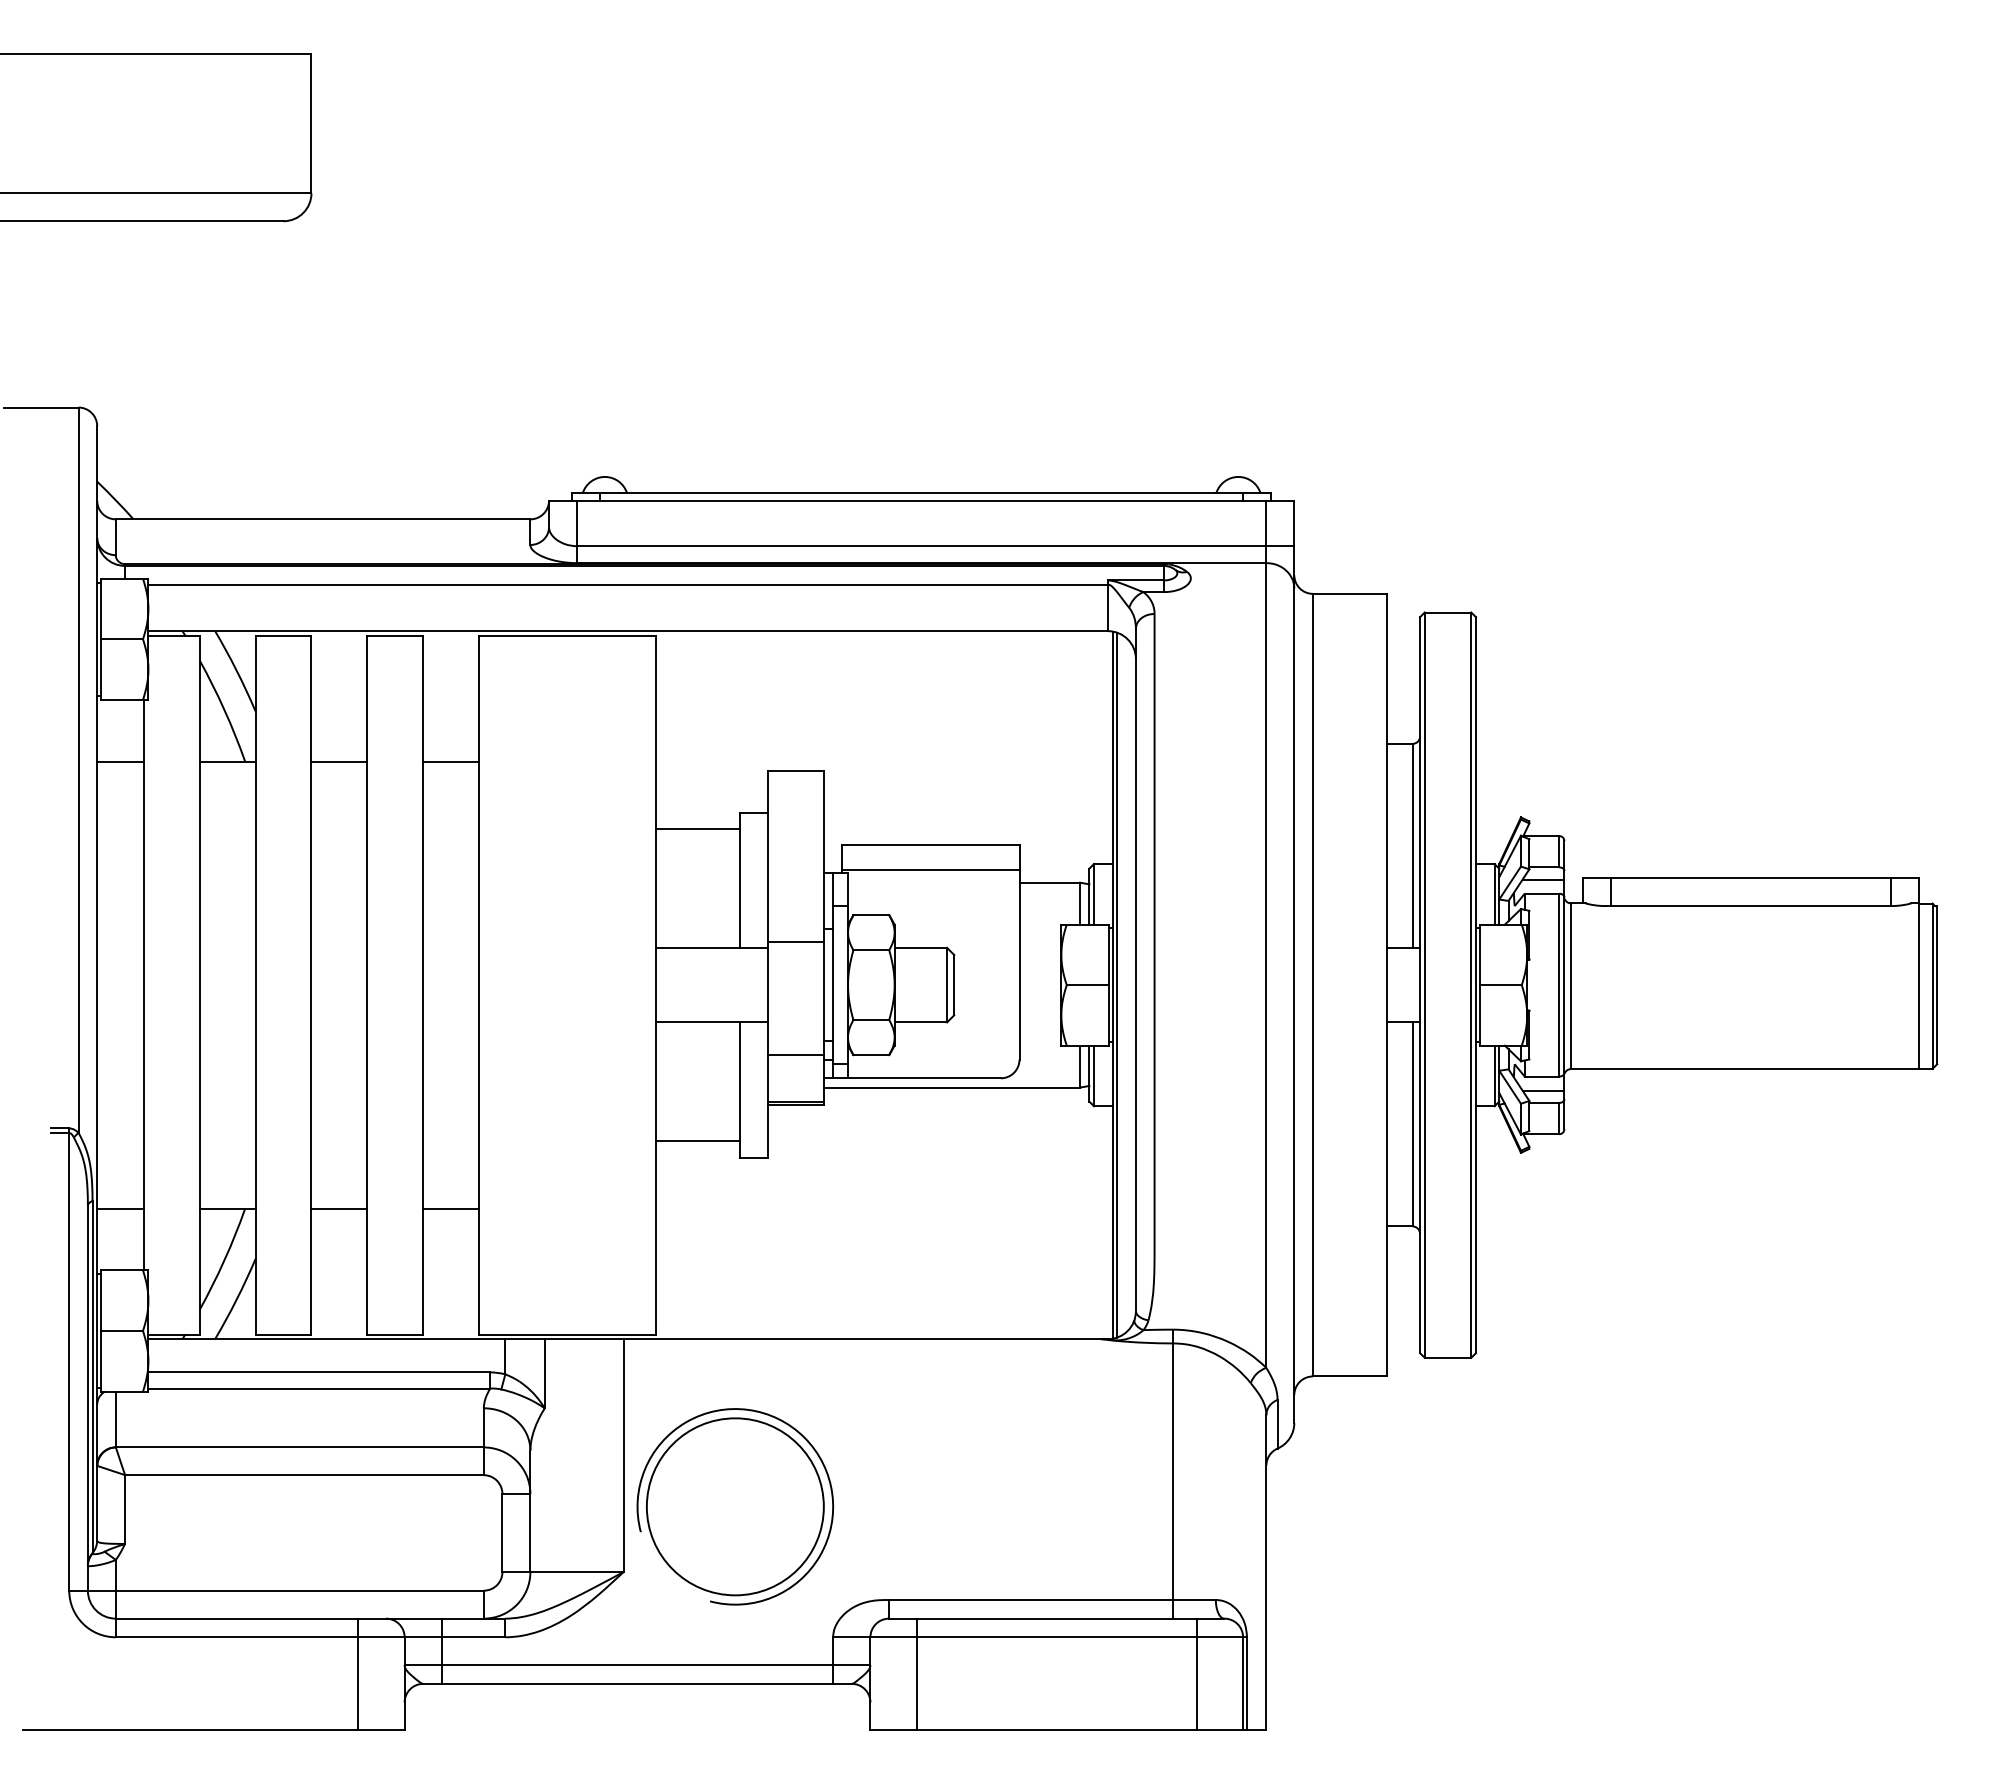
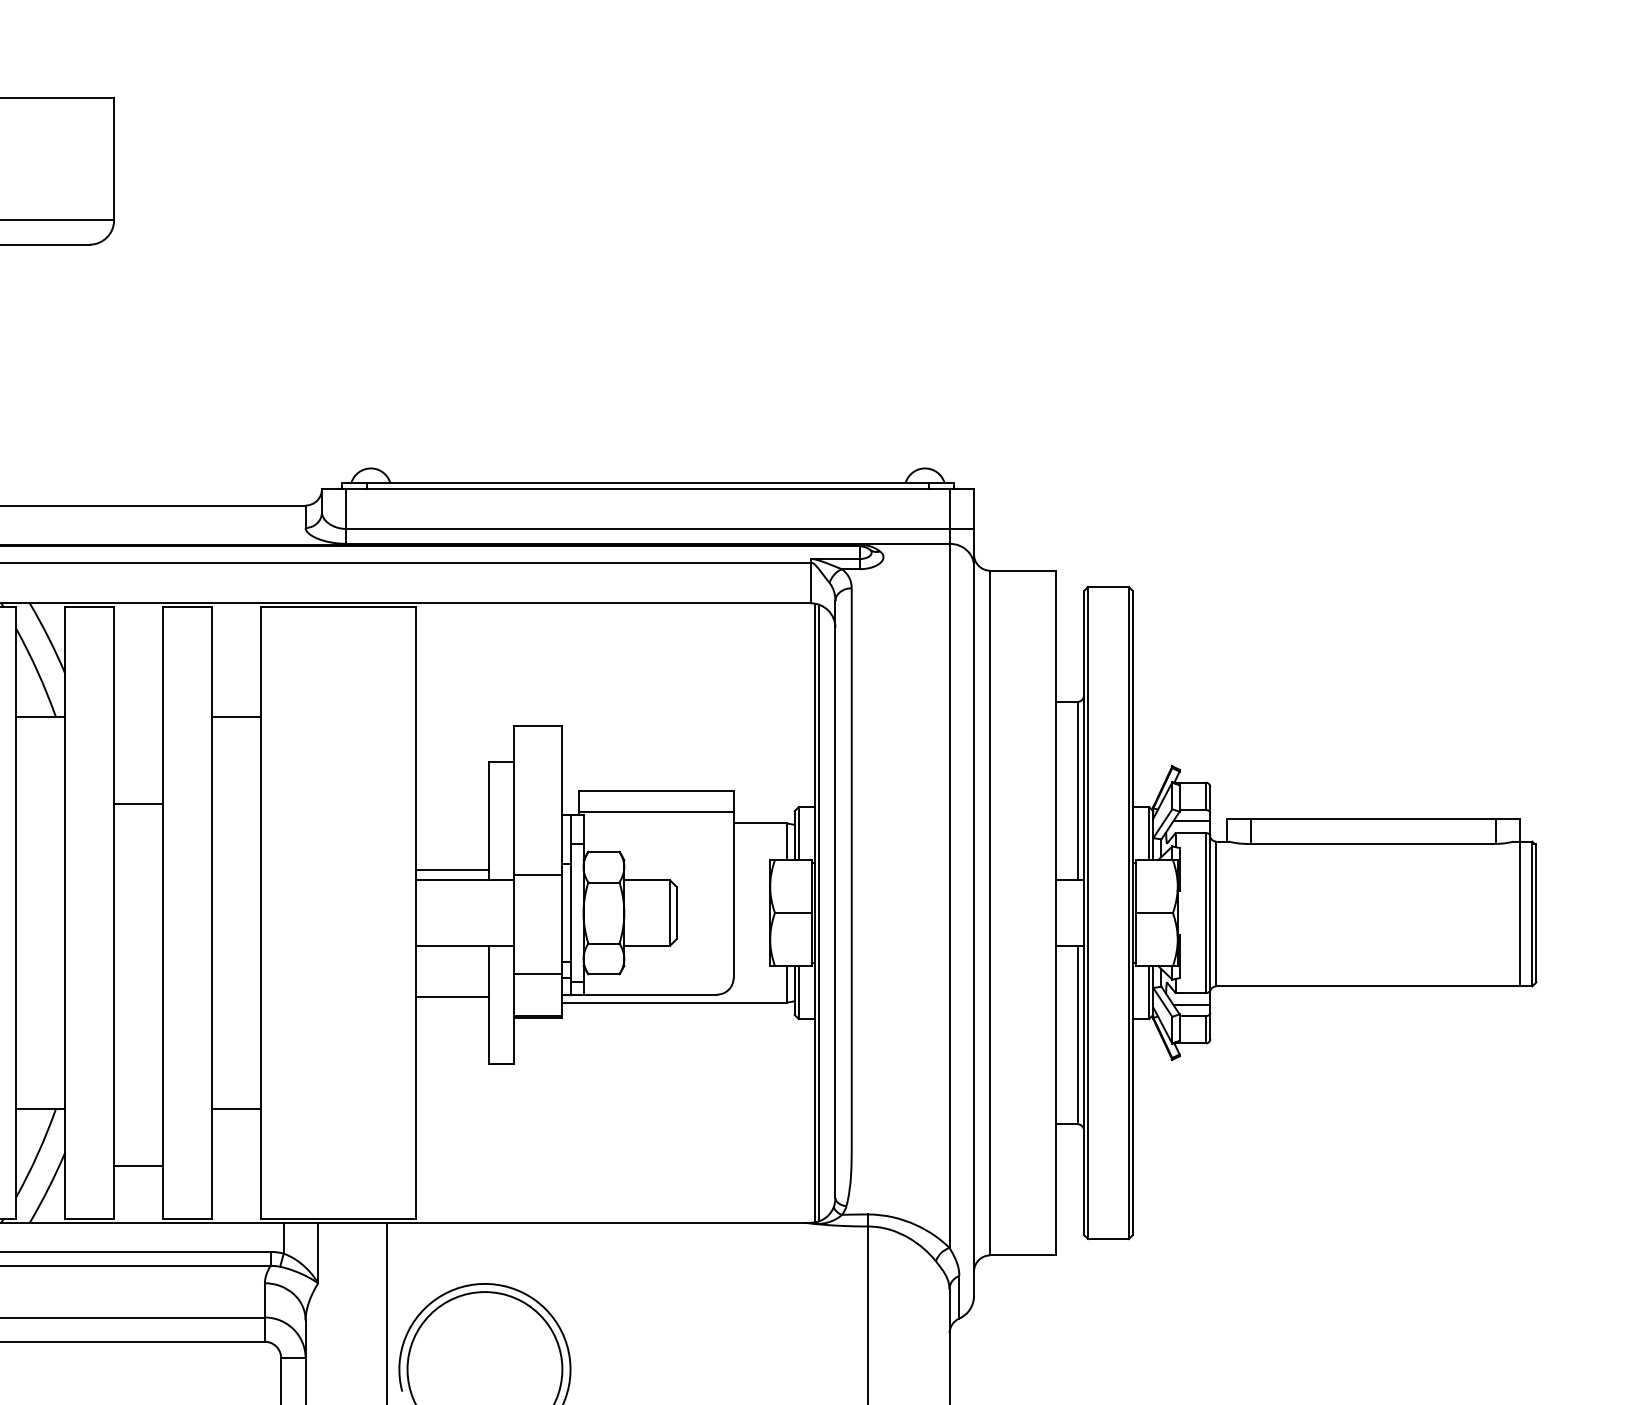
line: (339, 761) -> (138, 804), moved
line: (698, 829) -> (452, 870), moved
line: (698, 1141) -> (452, 997), moved
line: (339, 1208) -> (138, 1166), moved

